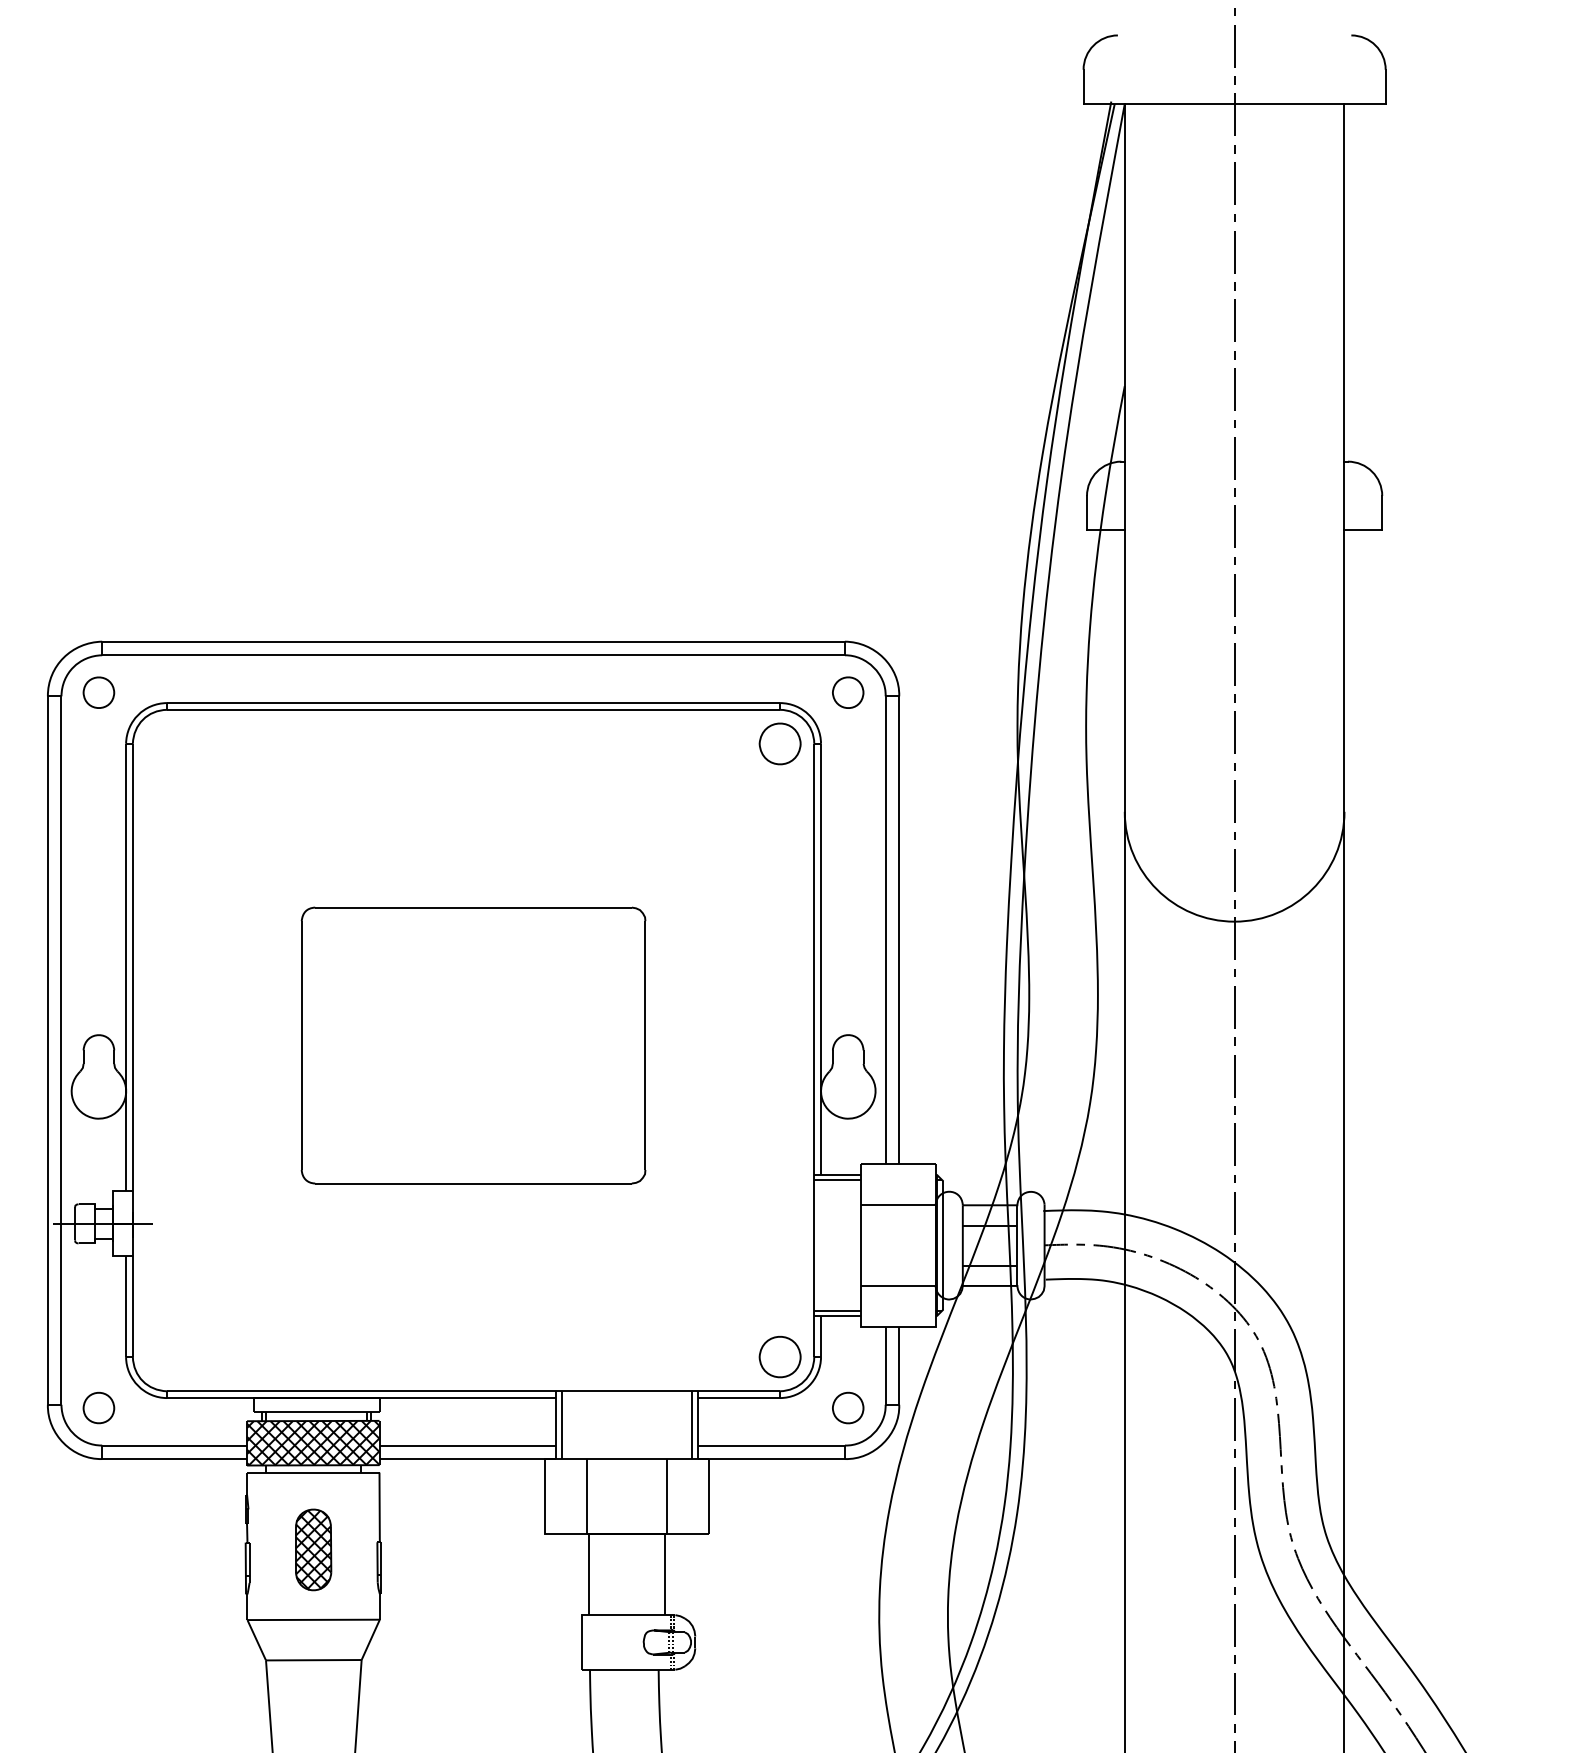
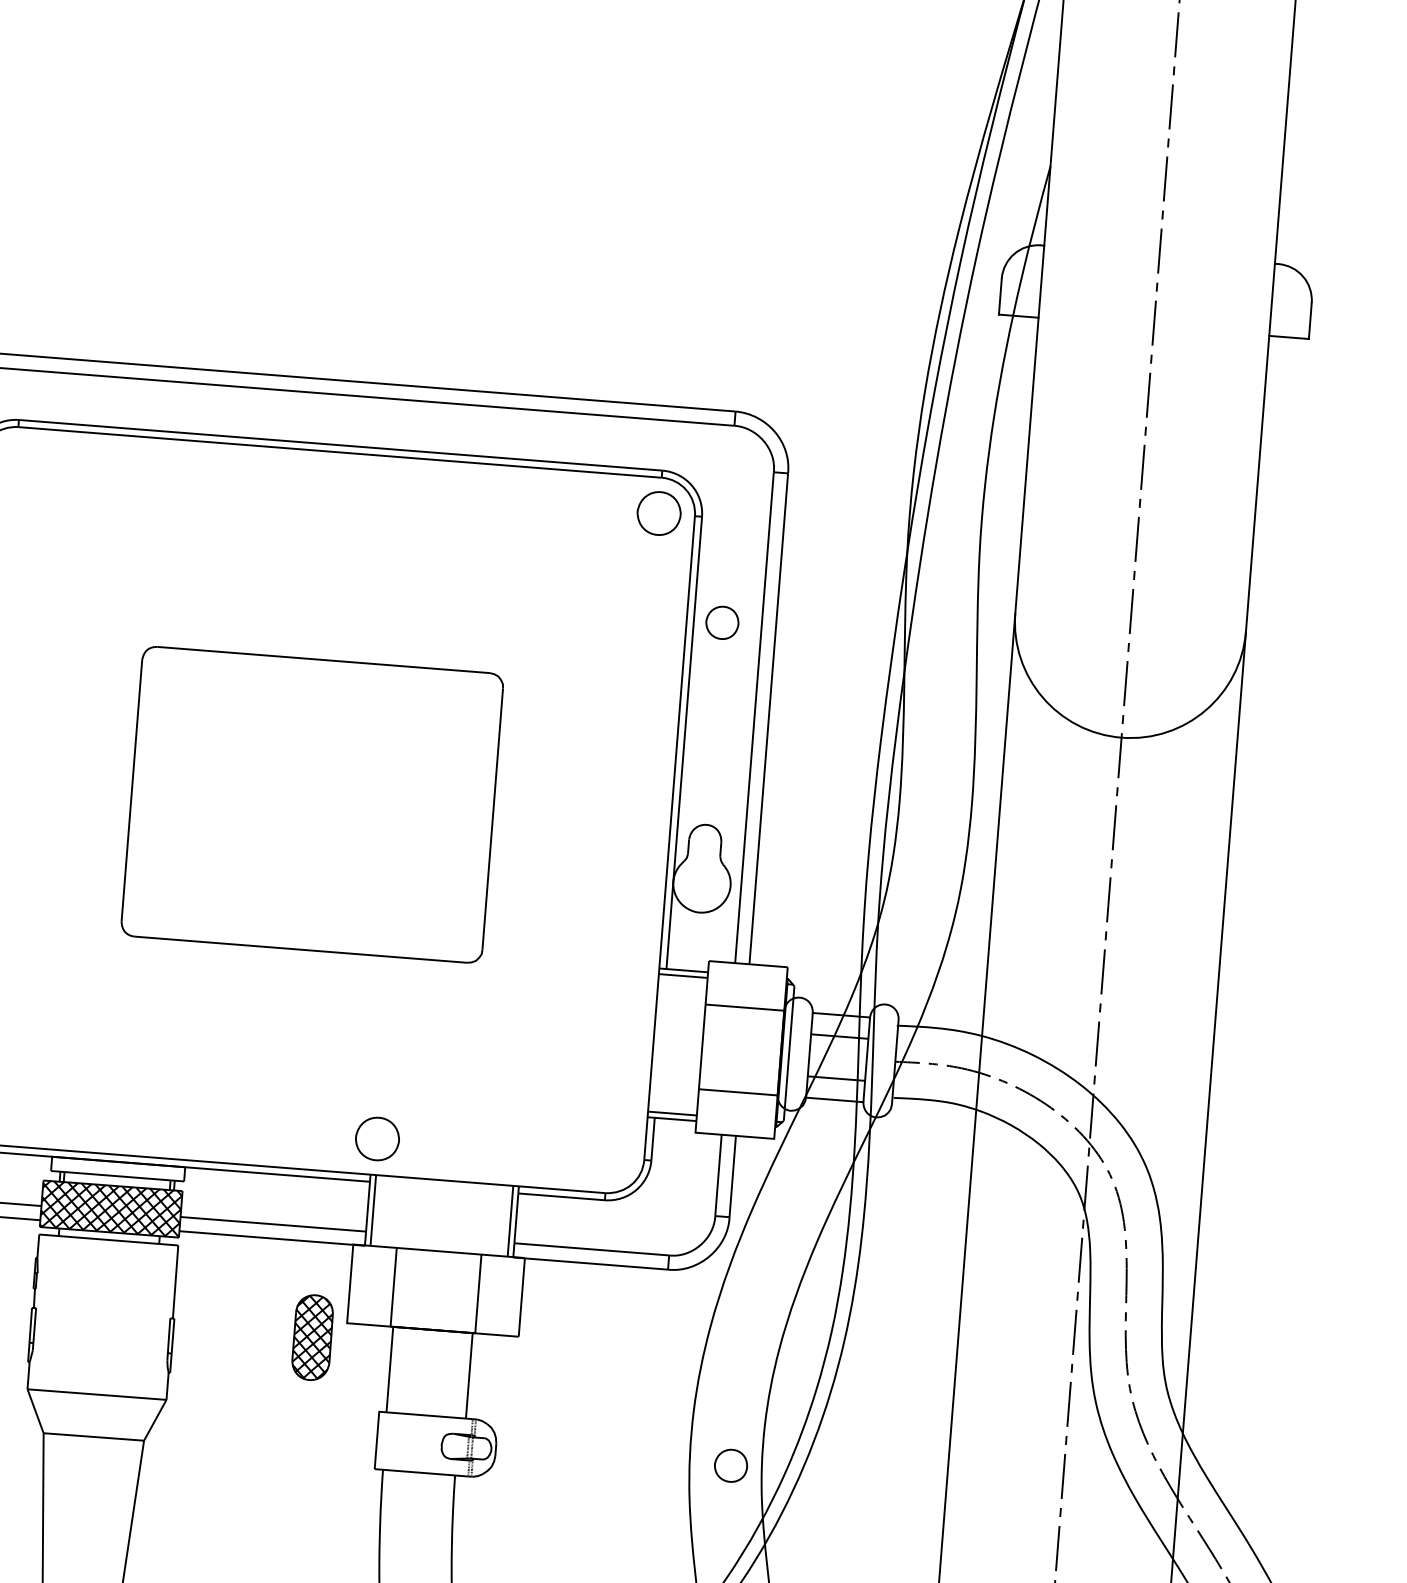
part: (848, 692) -> (722, 622), moved
part: (779, 1357) -> (376, 1139), moved
part: (848, 1407) -> (731, 1465), moved
part: (313, 1549) -> (312, 1337), moved

